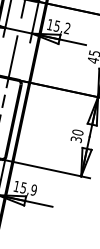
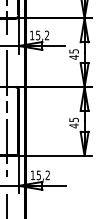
text: (76, 135) -> (73, 122), 30 -> 45
text: (33, 190) -> (47, 175), 15,9 -> 15,2

